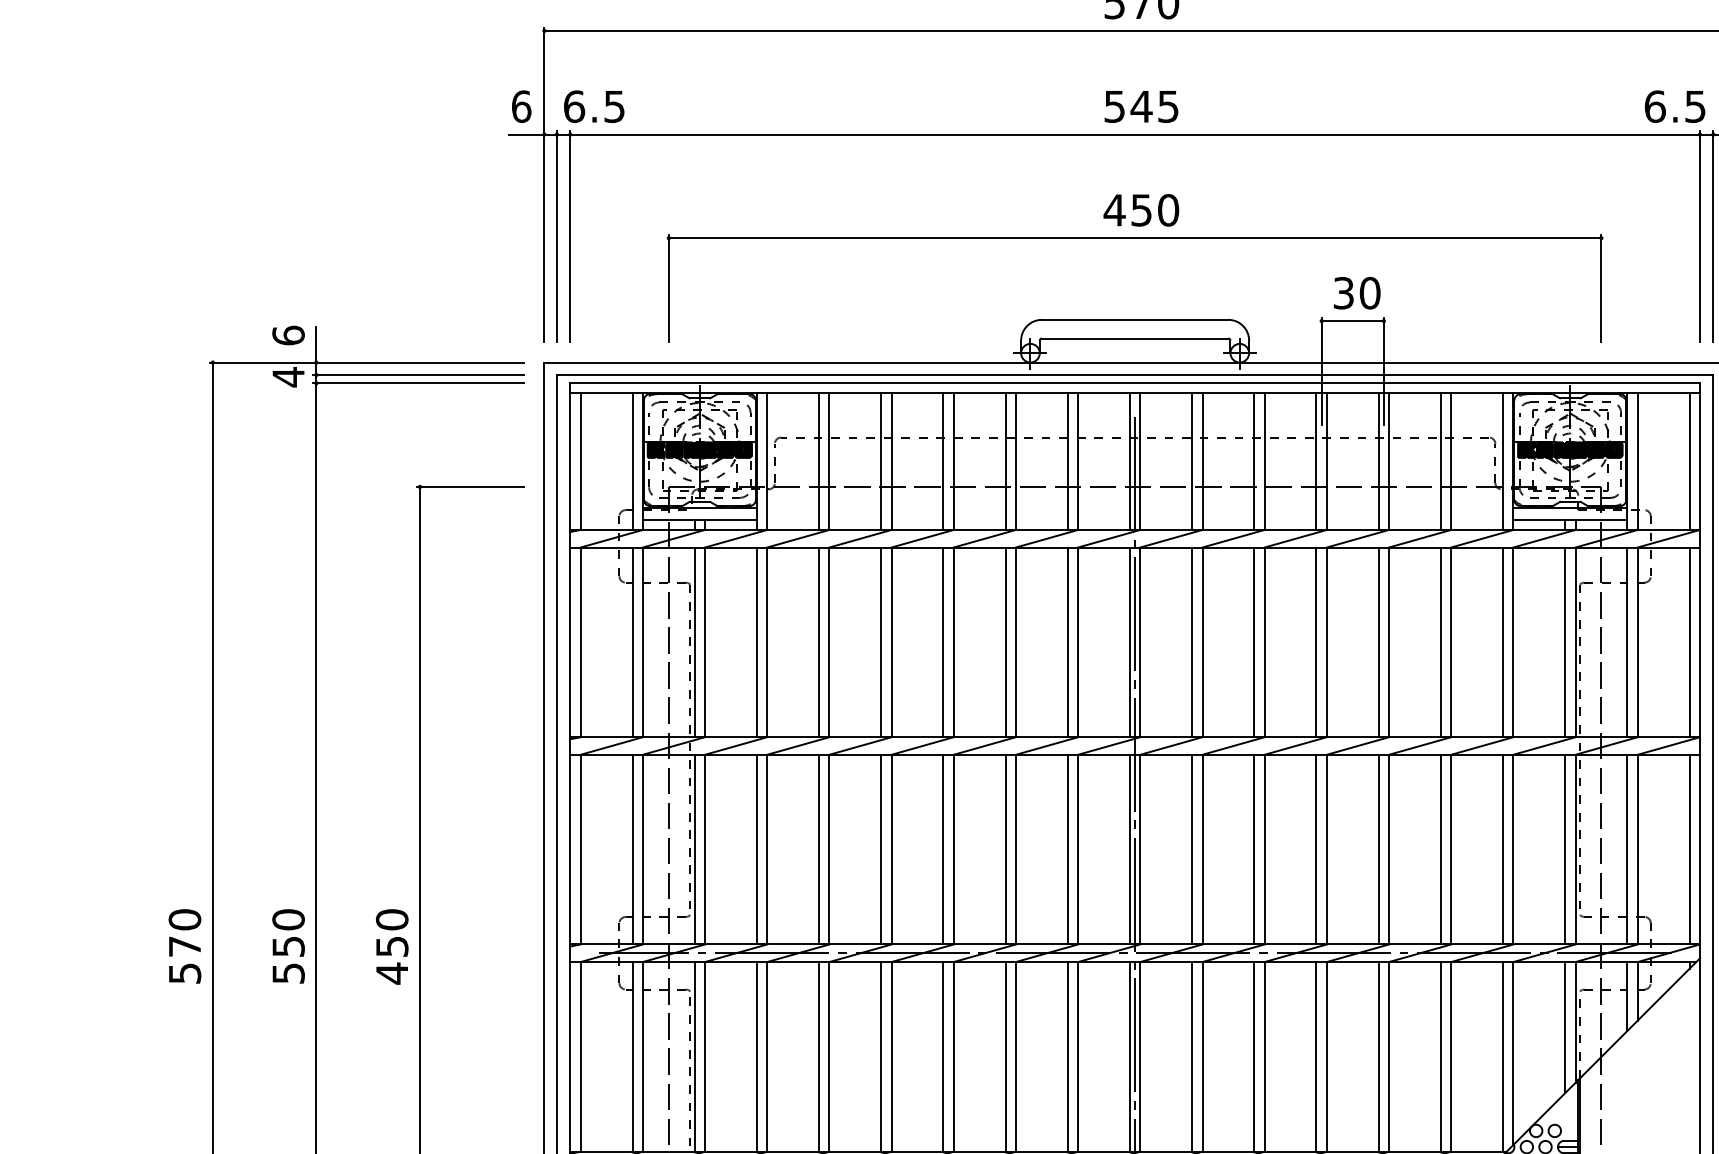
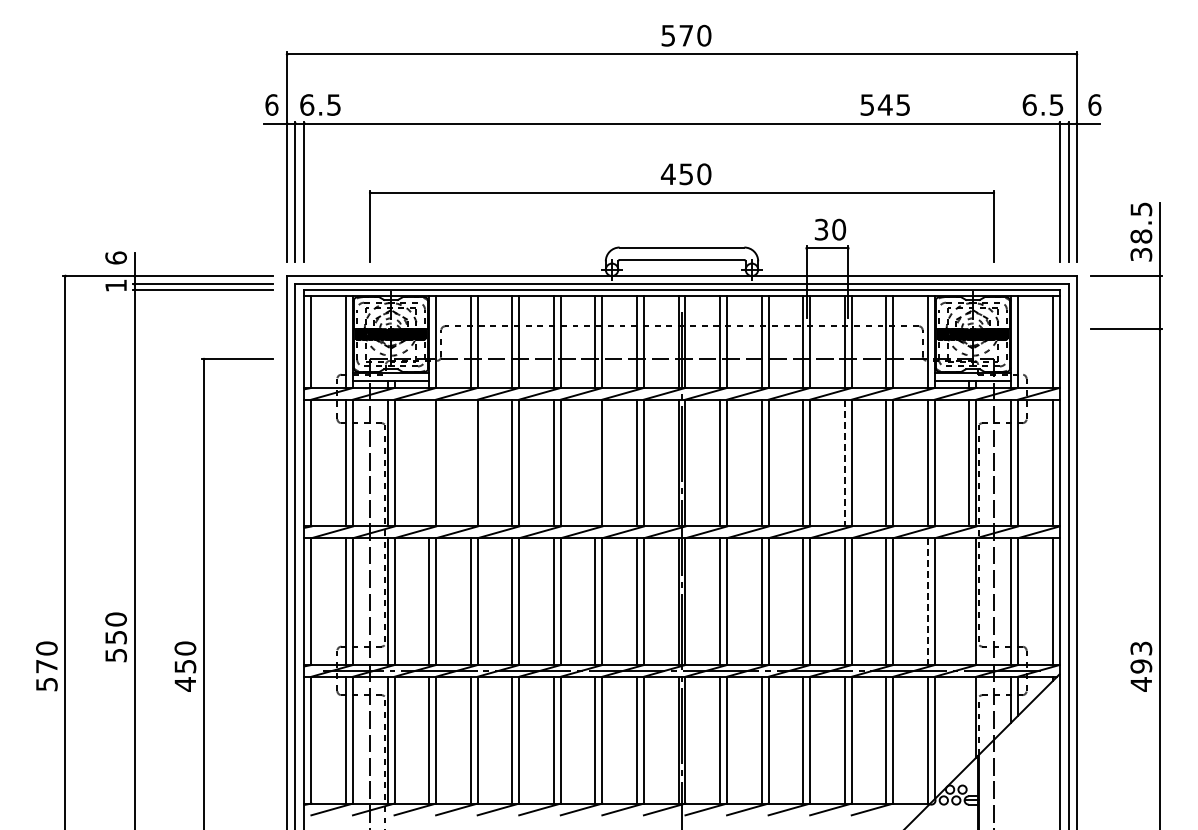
text: (1140, 105) -> (884, 104), moved
text: (287, 376) -> (115, 285), 4 -> 1
line: (757, 641) -> (429, 462), removed
line: (818, 641) -> (470, 462), removed
line: (1005, 641) -> (595, 462), removed
line: (1378, 642) -> (844, 463), solid -> dashed
line: (1565, 849) -> (969, 601), removed
line: (1502, 850) -> (927, 602), solid -> dashed
text: (287, 946) -> (115, 637), moved
line: (1565, 1027) -> (969, 720), removed

